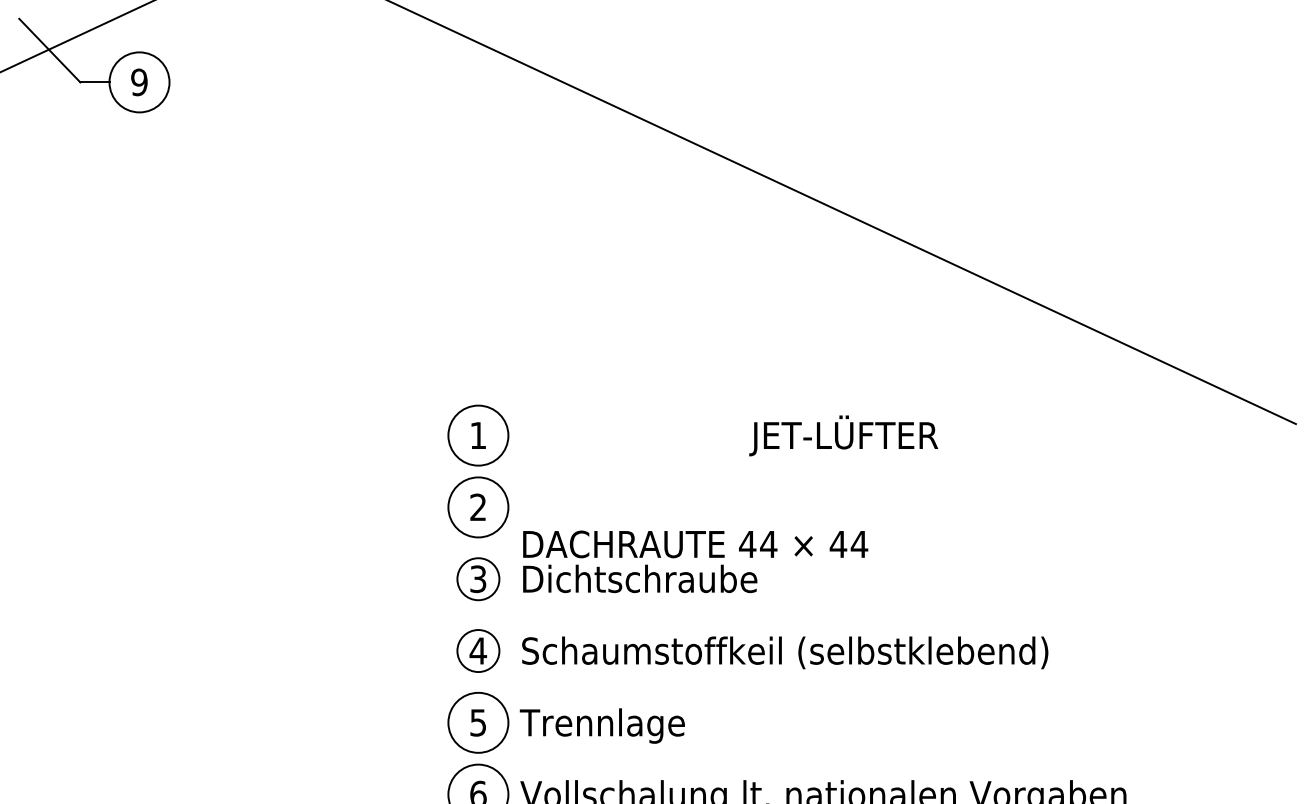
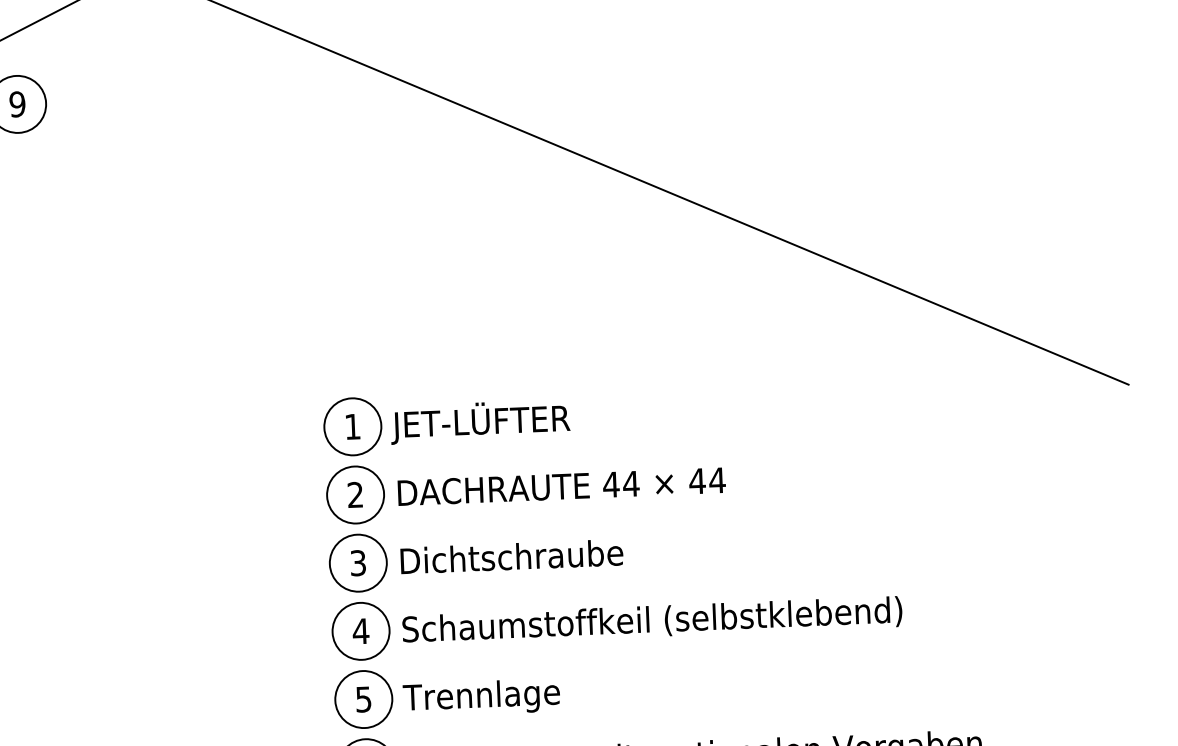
text: (843, 435) -> (480, 421), moved
text: (695, 544) -> (561, 486), moved
circle: (478, 579) -> (358, 563), size x1.43
circle: (478, 651) -> (361, 631), size x1.43

